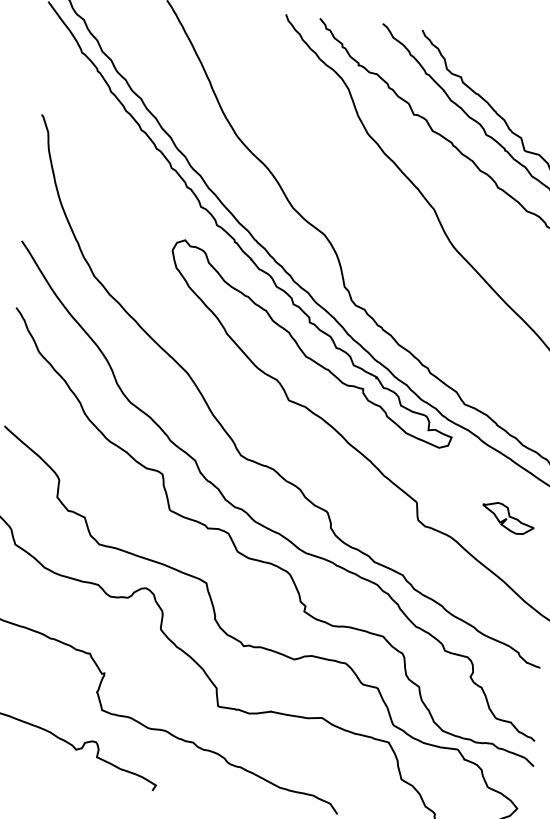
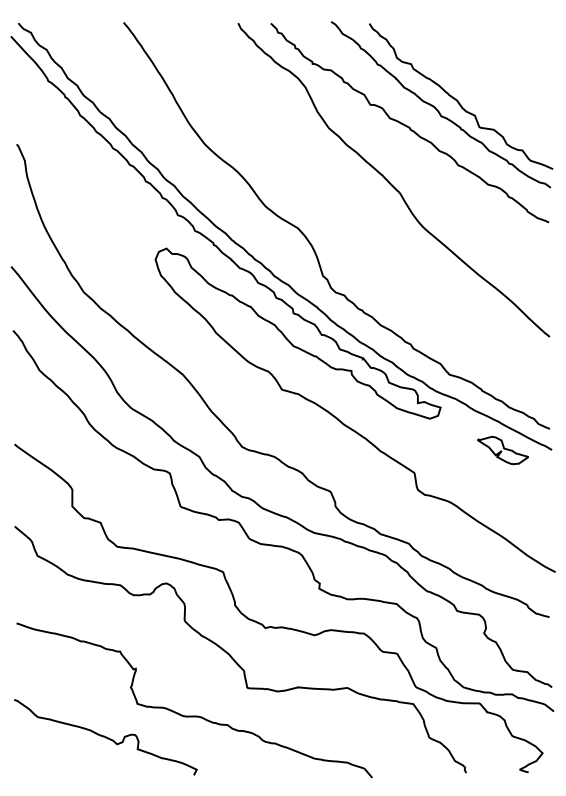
part: (507, 518) -> (502, 450), moved

